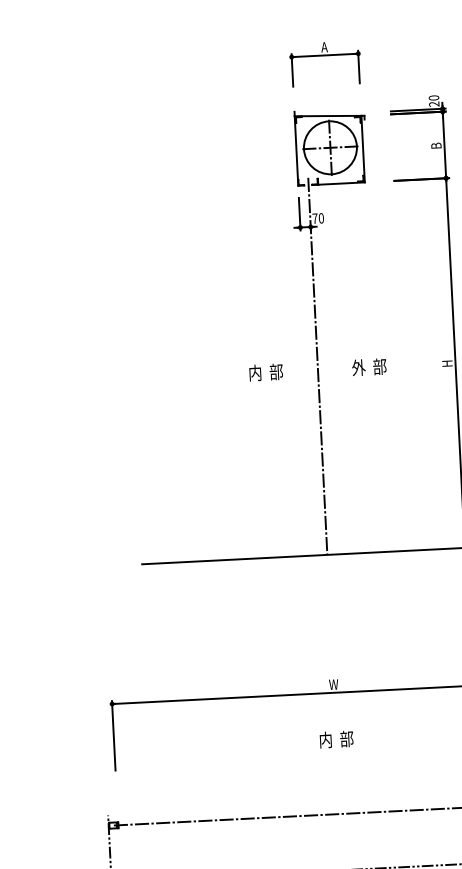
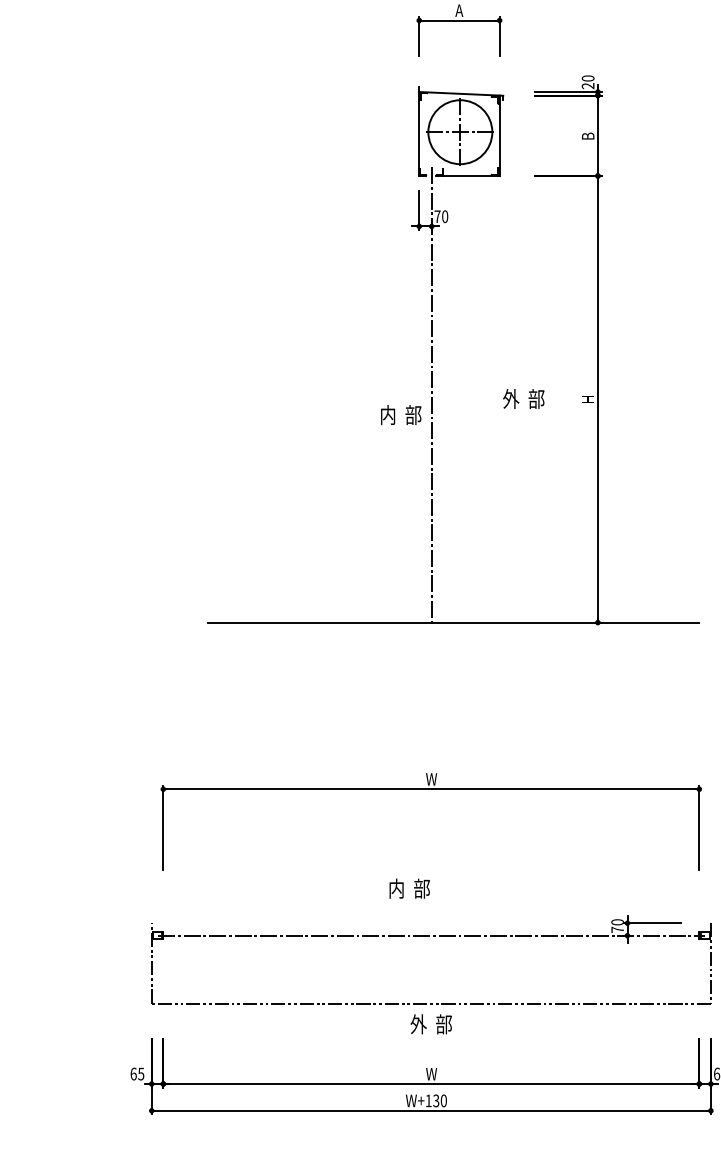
text: (369, 366) -> (523, 398), moved
text: (266, 372) -> (401, 415), moved
text: (336, 739) -> (409, 888), moved

